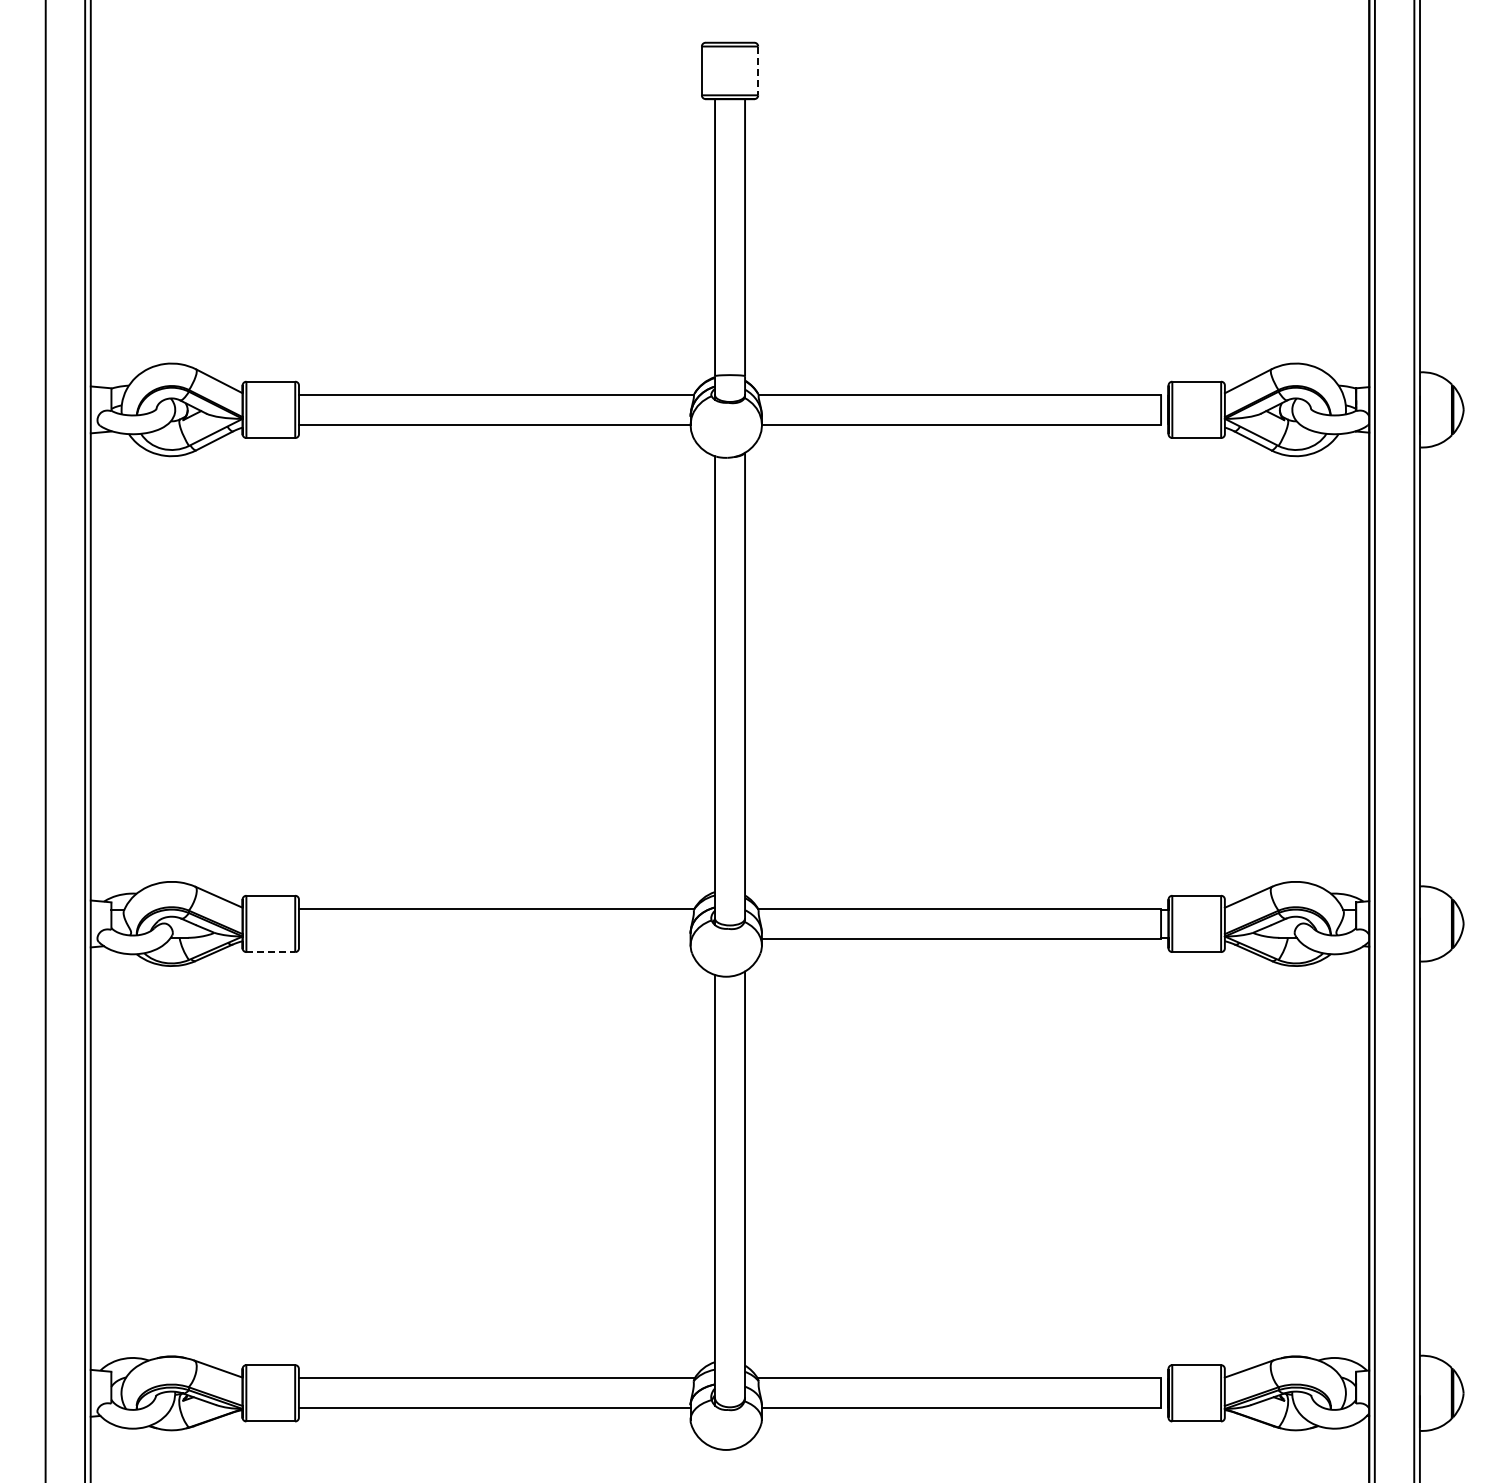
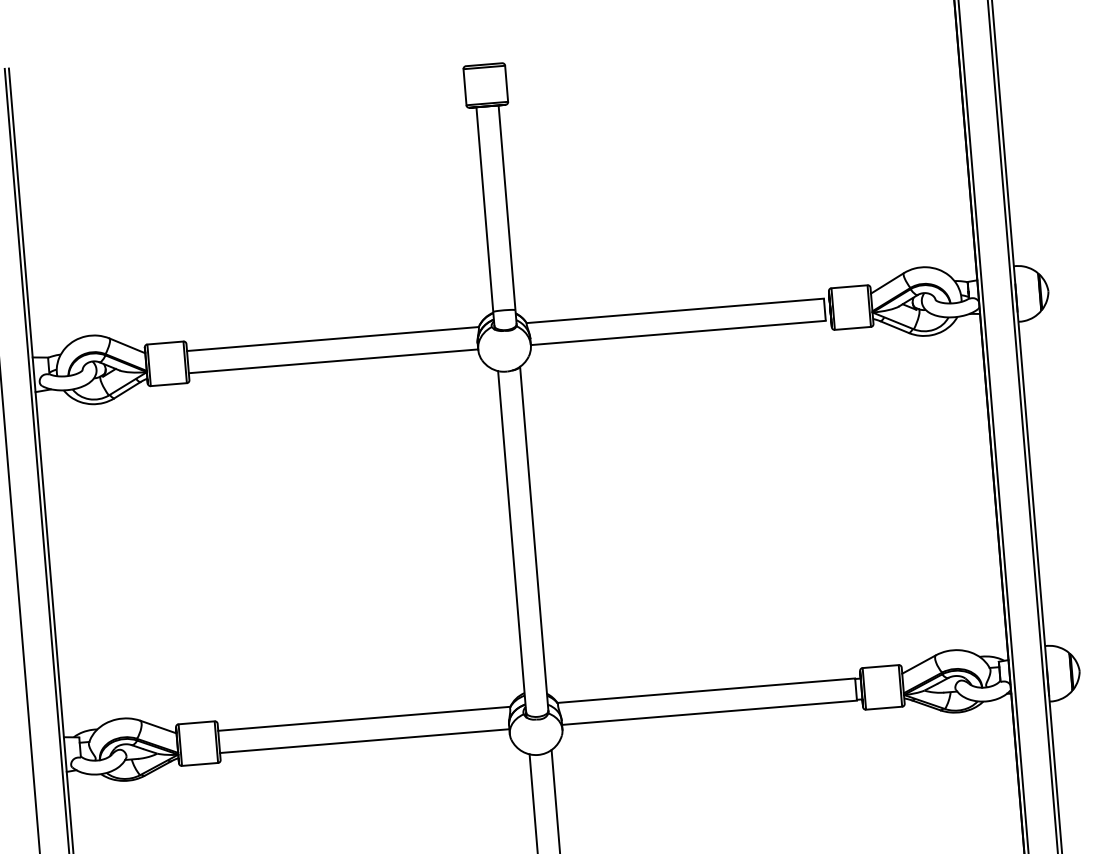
line: (758, 71) -> (506, 84), dashed -> solid
line: (494, 938) -> (364, 740), added
line: (271, 952) -> (200, 764), dashed -> solid

